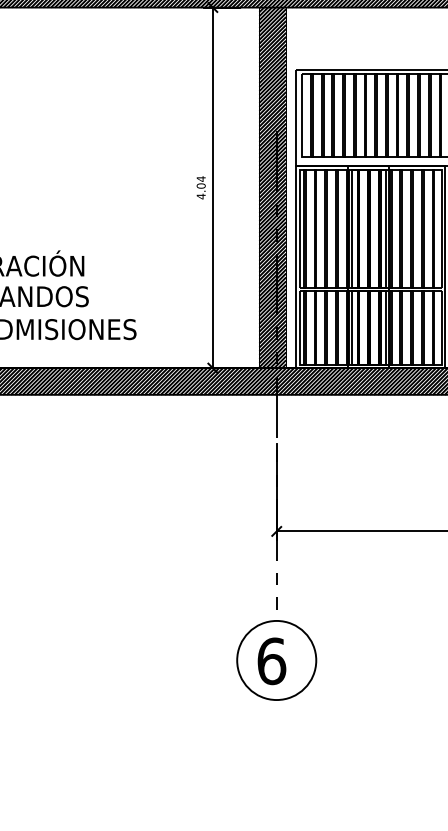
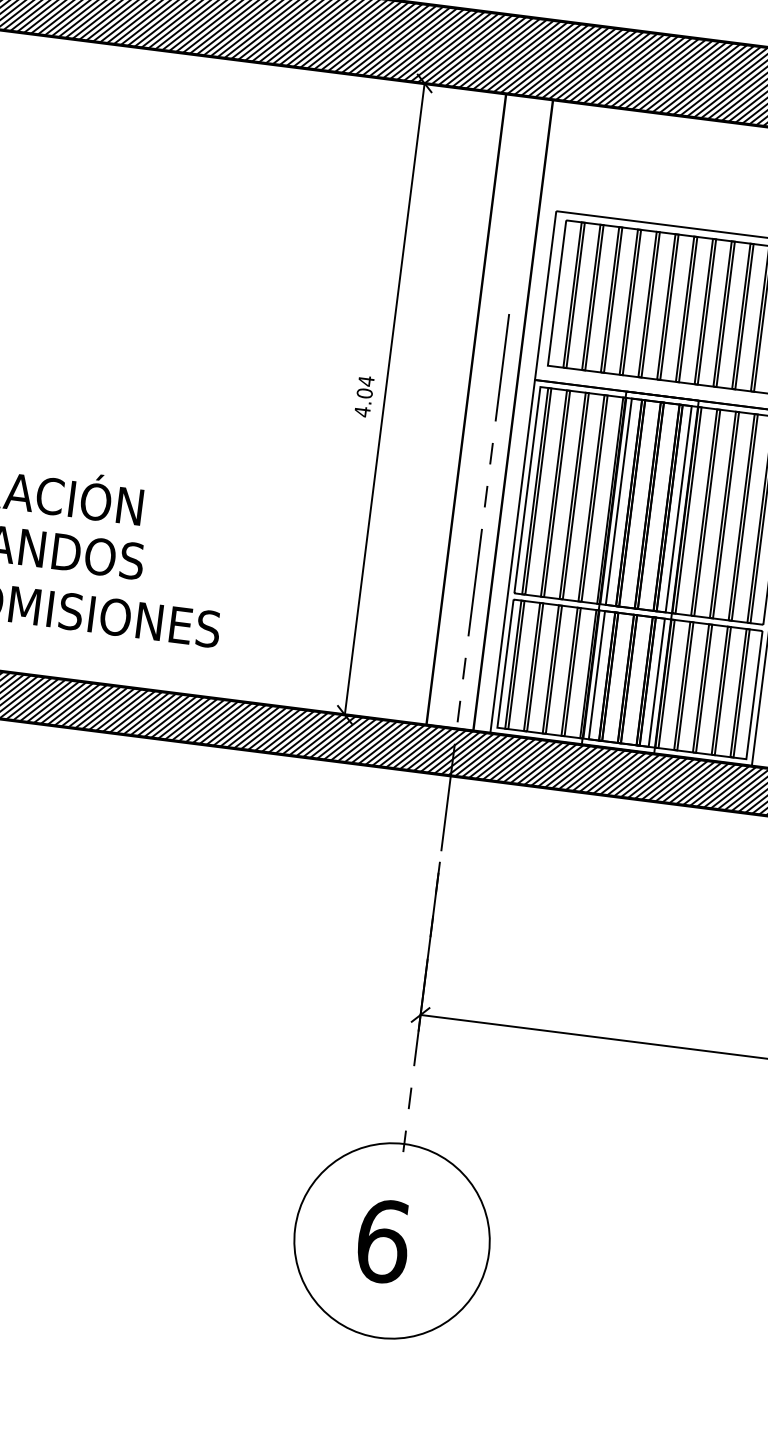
hatch: (272, 187) -> (489, 411), removed
circle: (276, 660) -> (391, 1240), size x1.4

